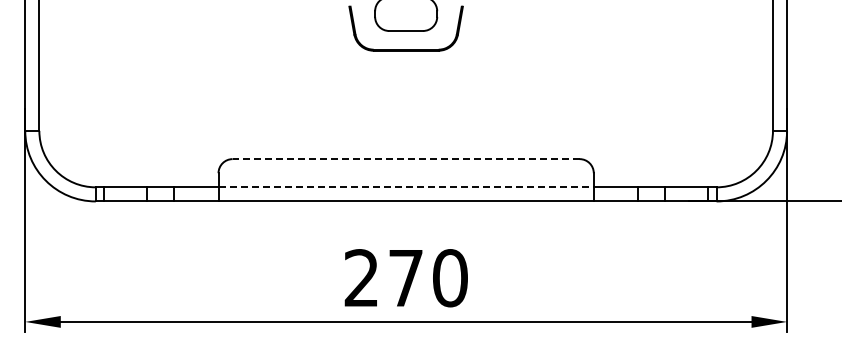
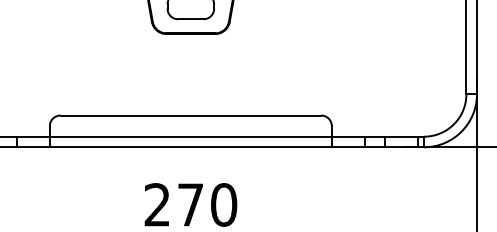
line: (406, 159) -> (191, 115), dashed -> solid
line: (406, 187) -> (191, 136), dashed -> solid

